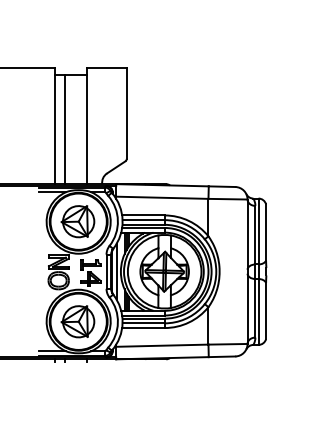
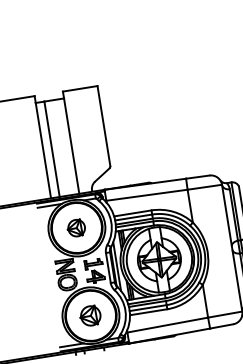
part: (77, 221) -> (75, 227), size x0.6
part: (77, 321) -> (89, 315), size x0.7

